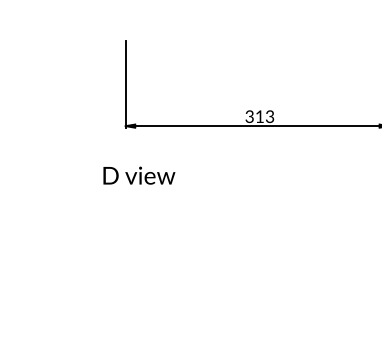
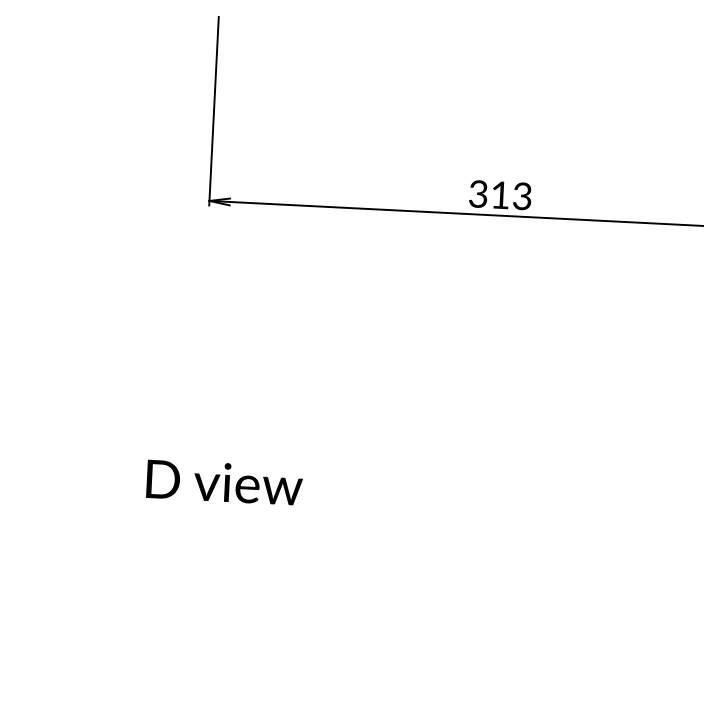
text: (139, 175) -> (224, 482), moved

